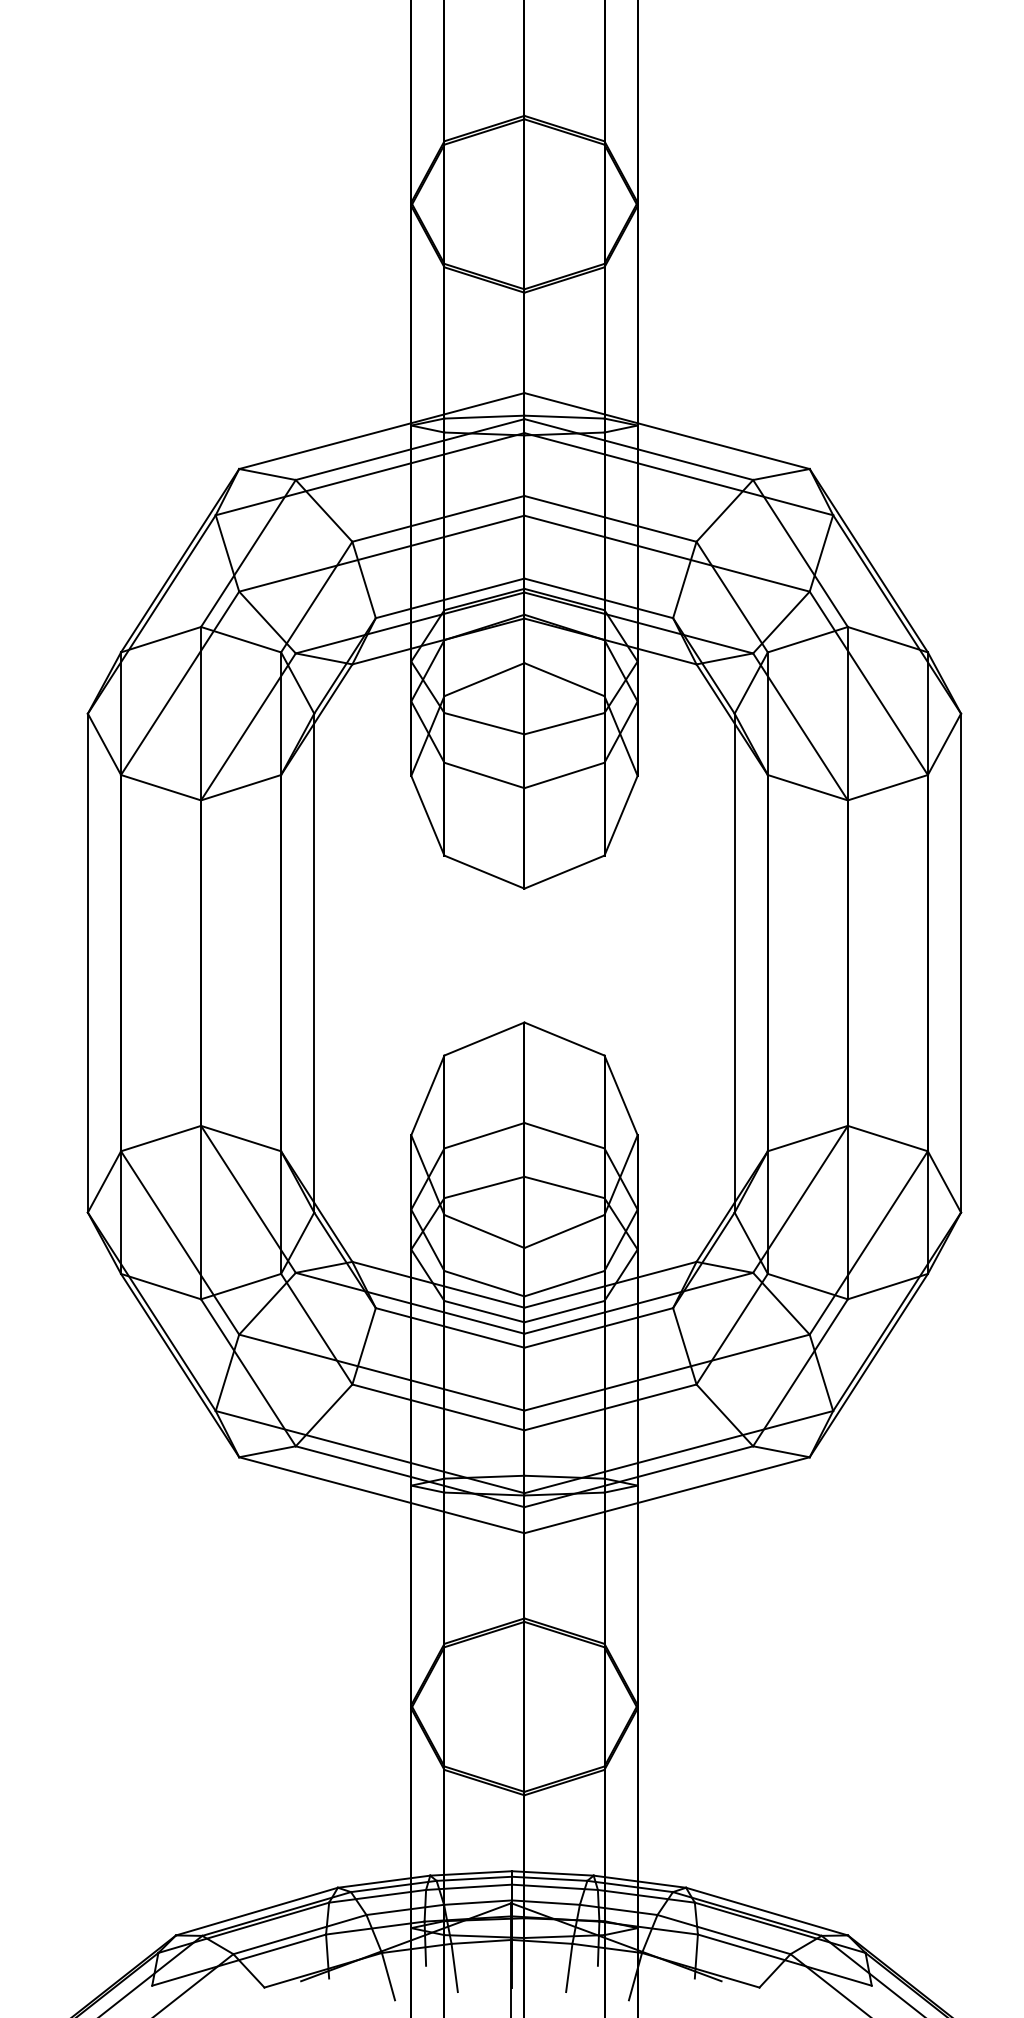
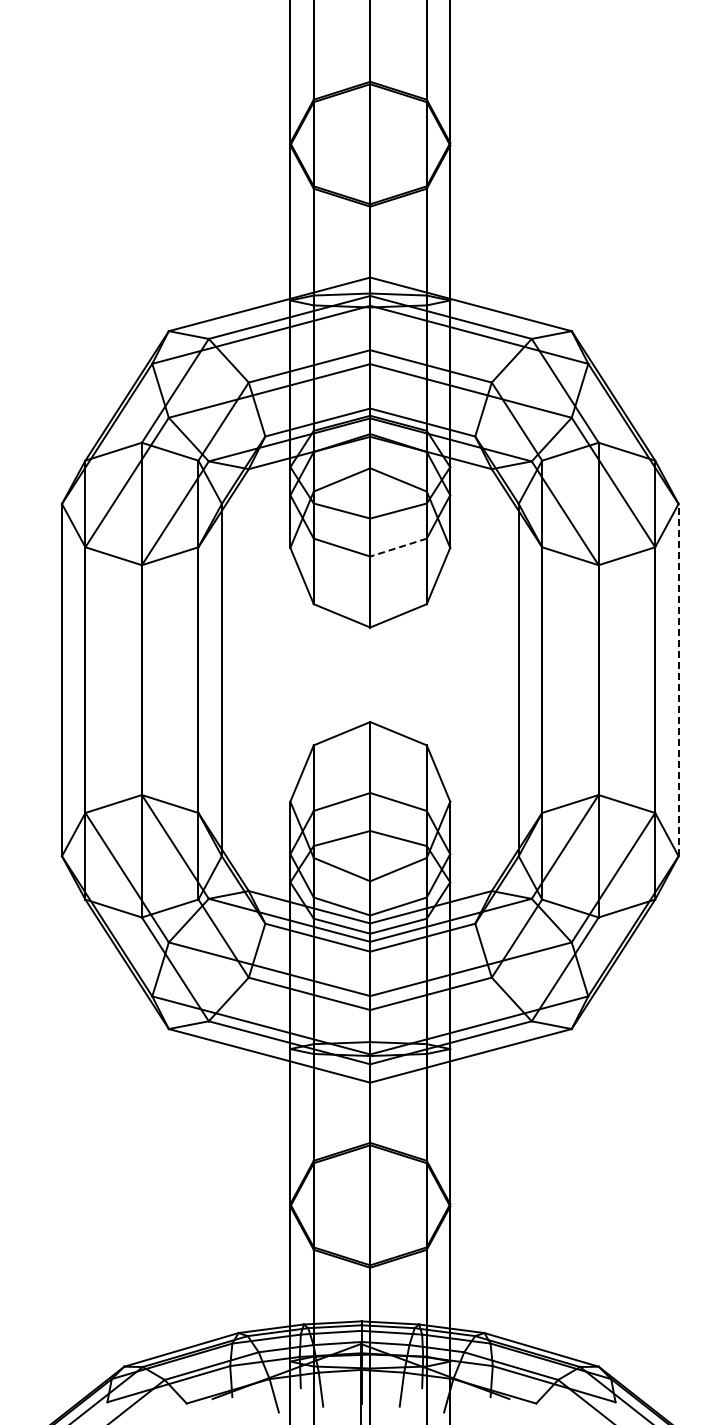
line: (564, 775) -> (398, 547), solid -> dashed
line: (960, 962) -> (678, 679), solid -> dashed

